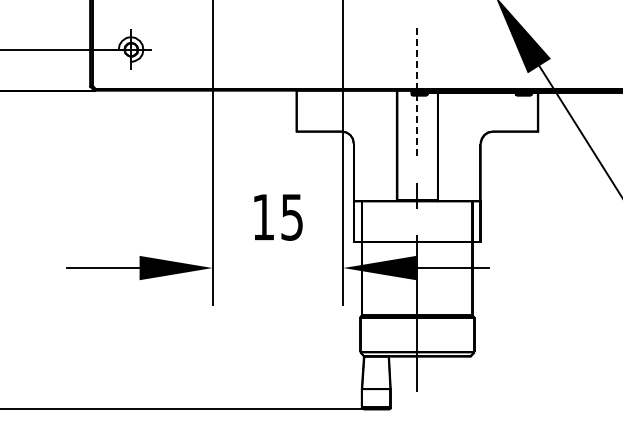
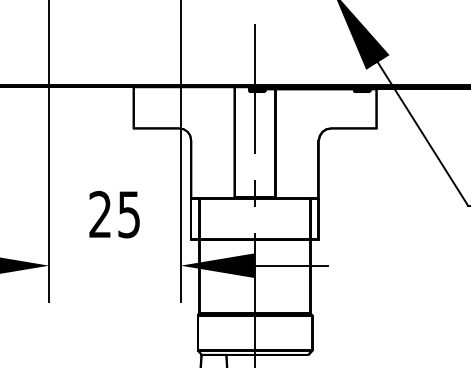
line: (417, 92) -> (255, 89), dashed -> solid
text: (262, 216) -> (99, 213), 15 -> 25

